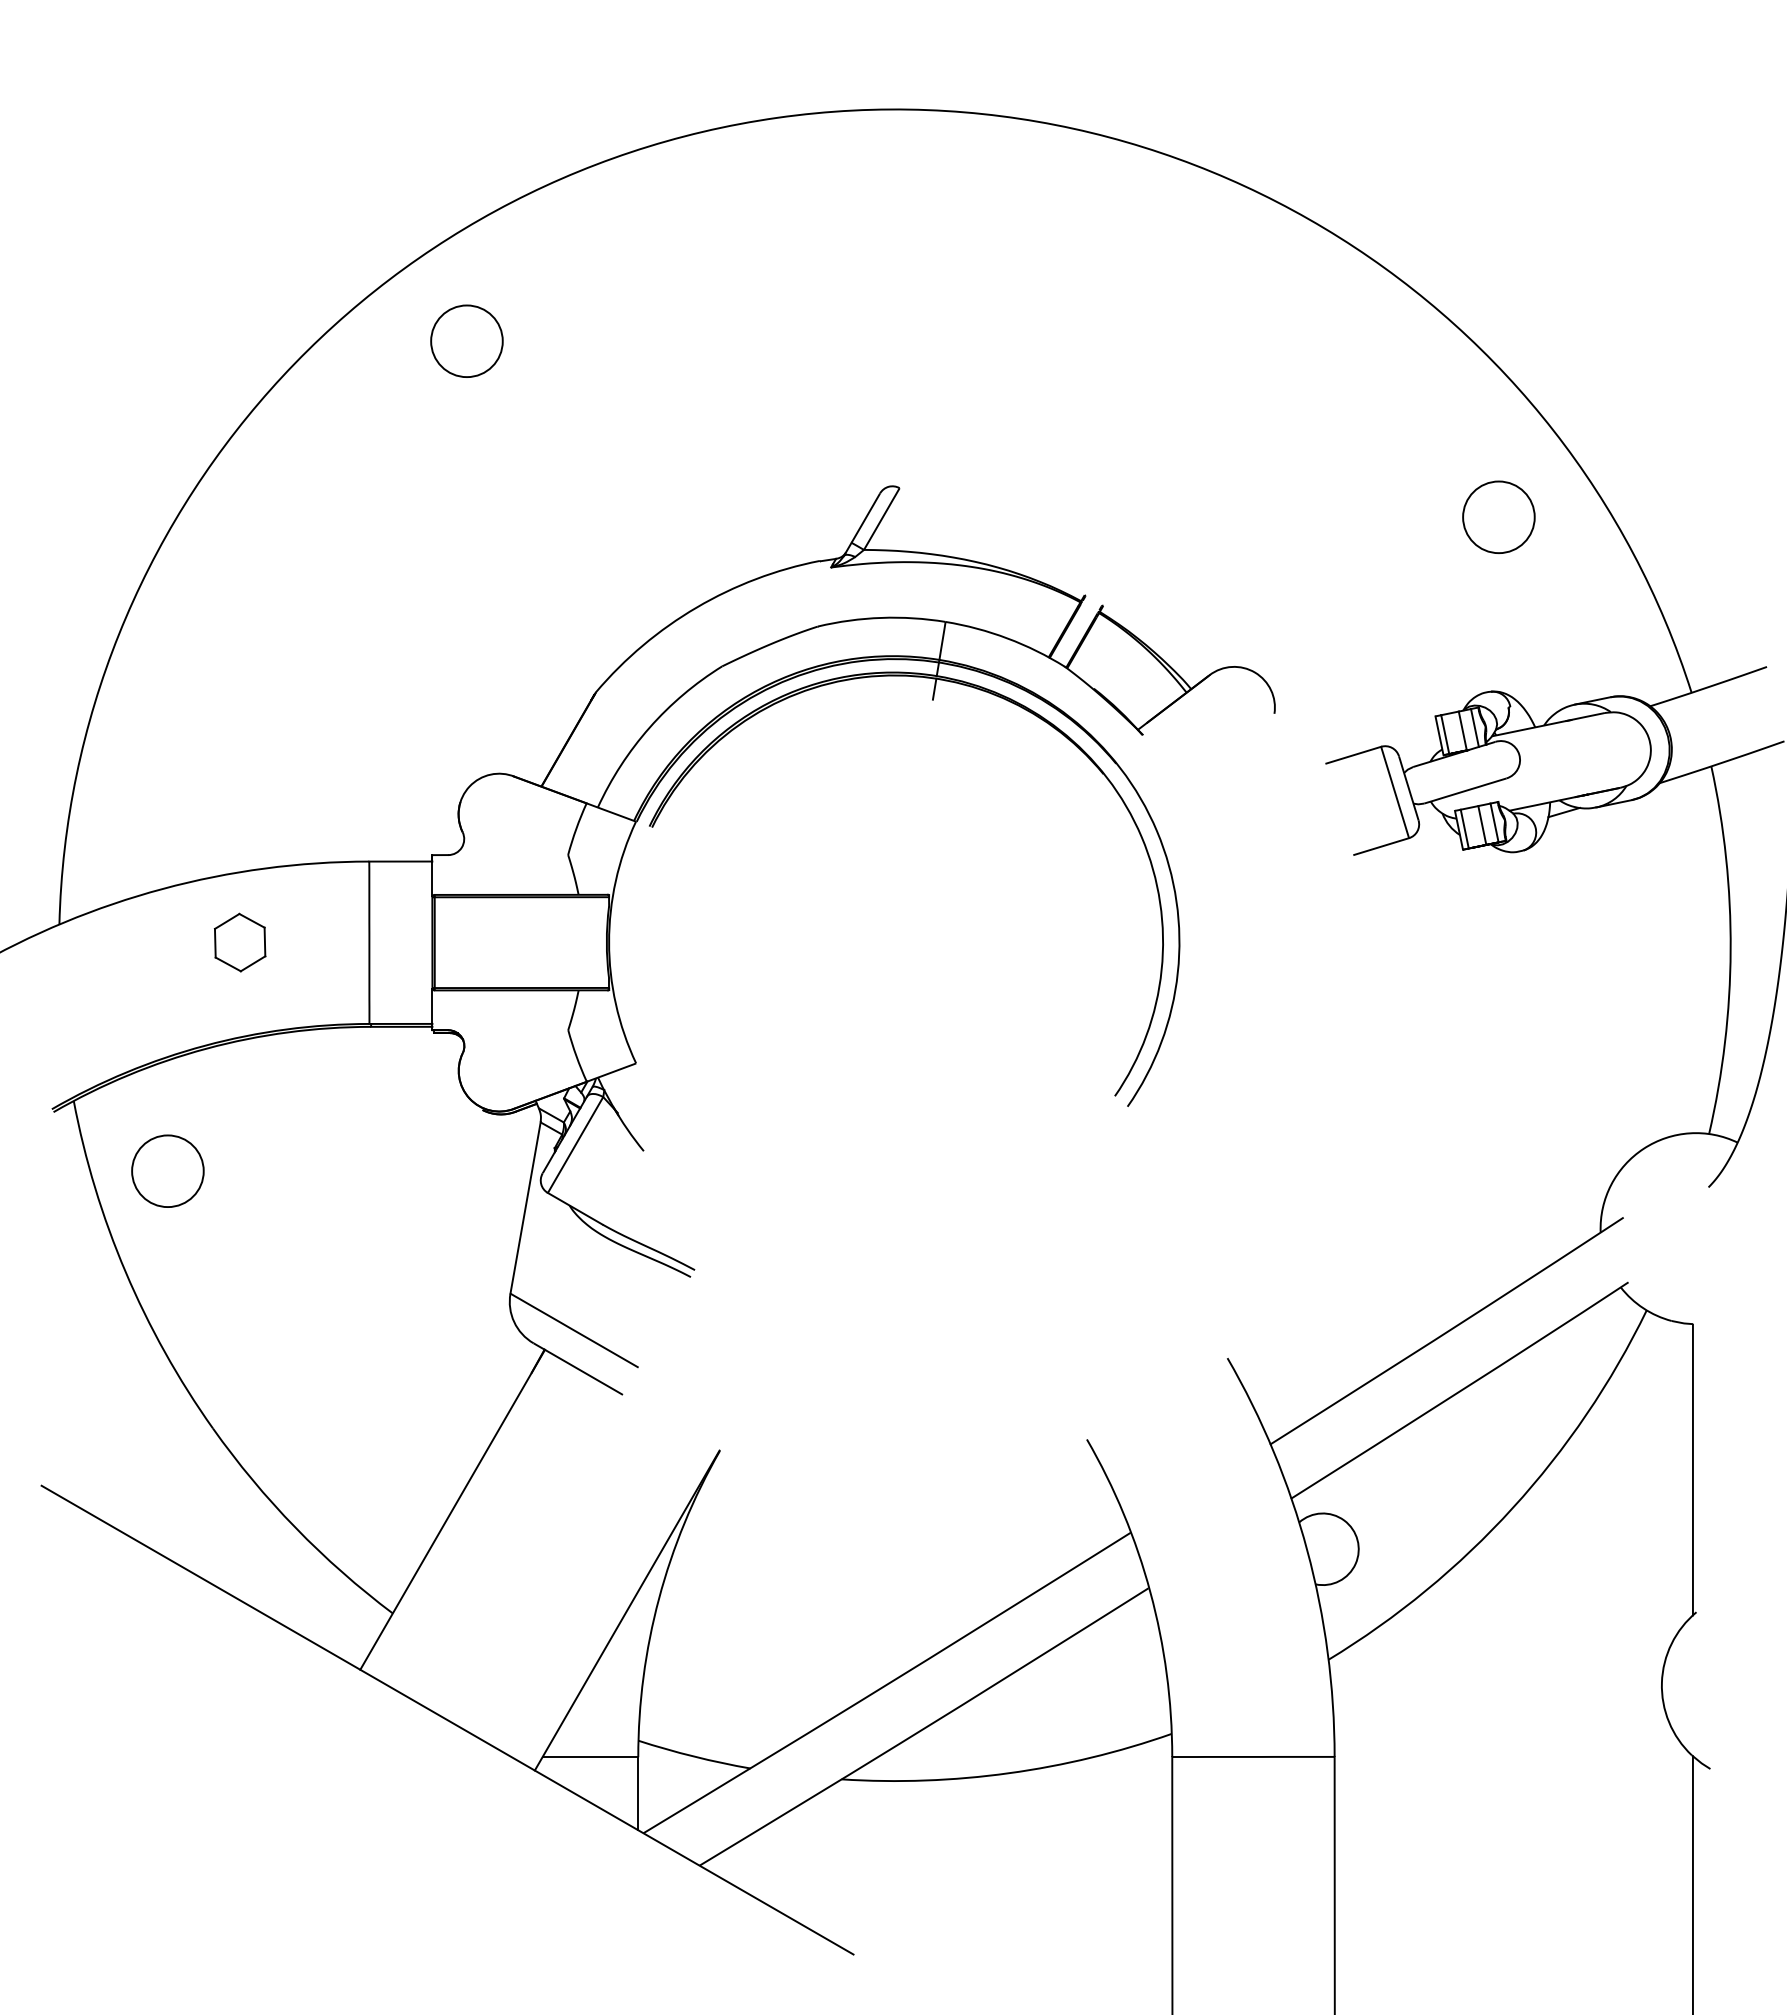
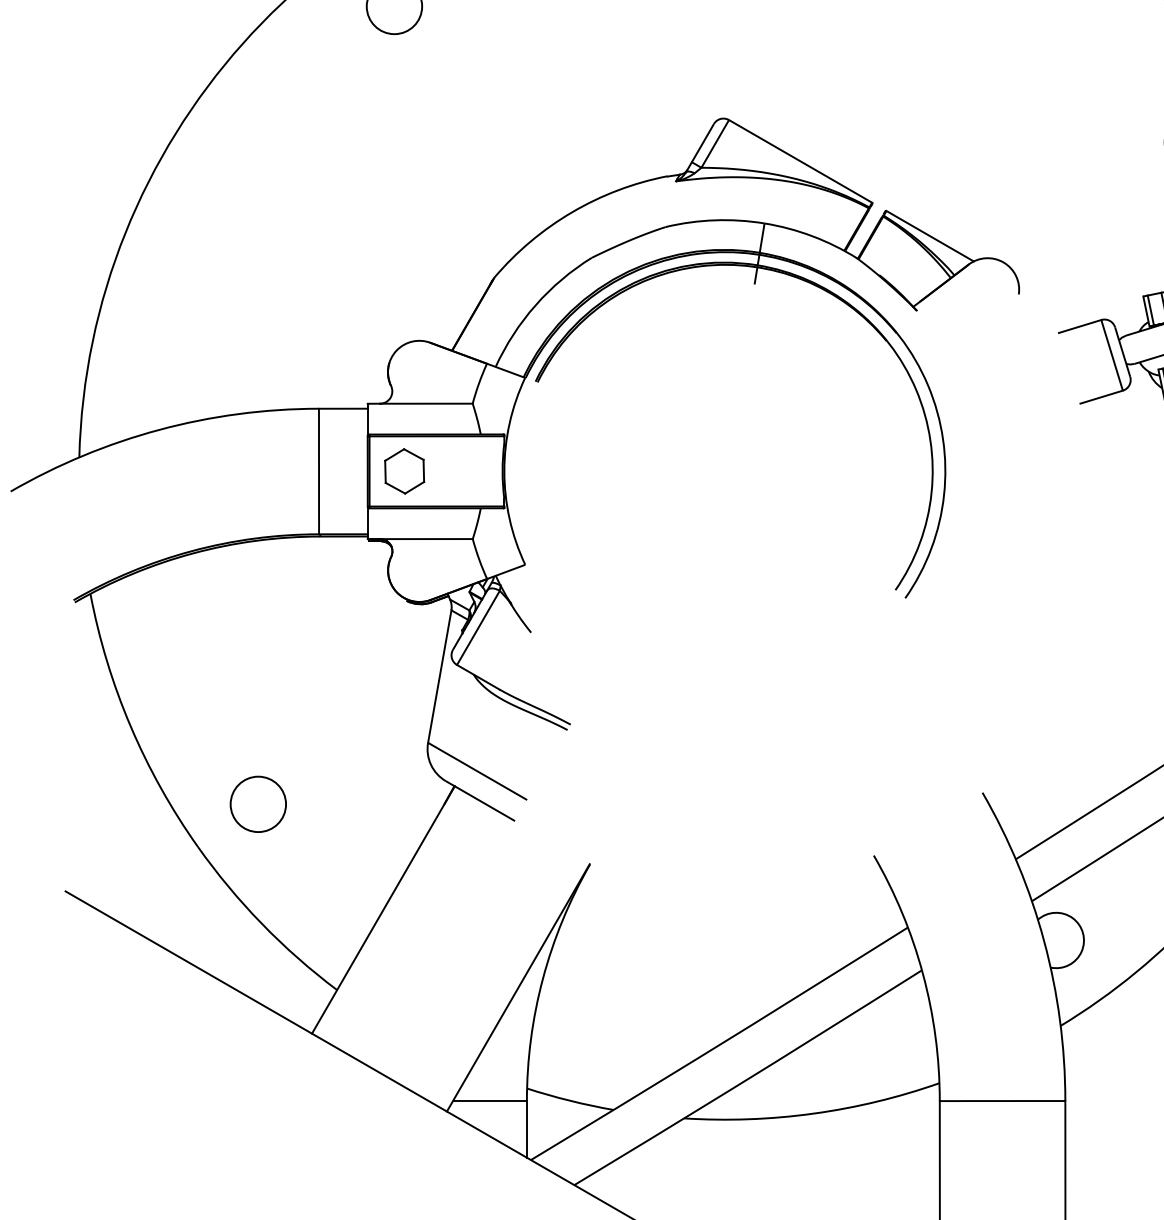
line: (991, 541) -> (800, 161), added
line: (1159, 638) -> (929, 236), added
line: (508, 855) -> (426, 404), added
part: (240, 942) -> (404, 471), moved
line: (508, 1030) -> (426, 539), added
circle: (167, 1170) -> (258, 803), moved

